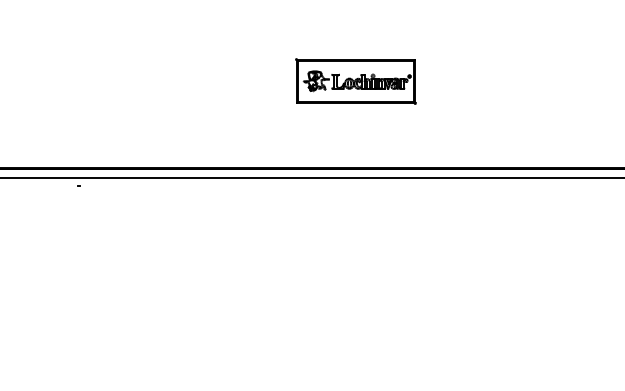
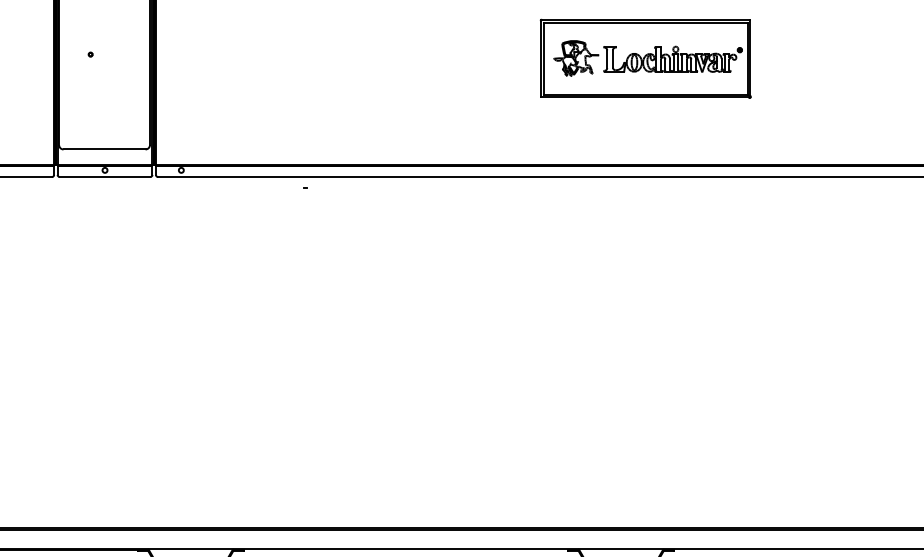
part: (355, 81) -> (645, 58), size x1.43

